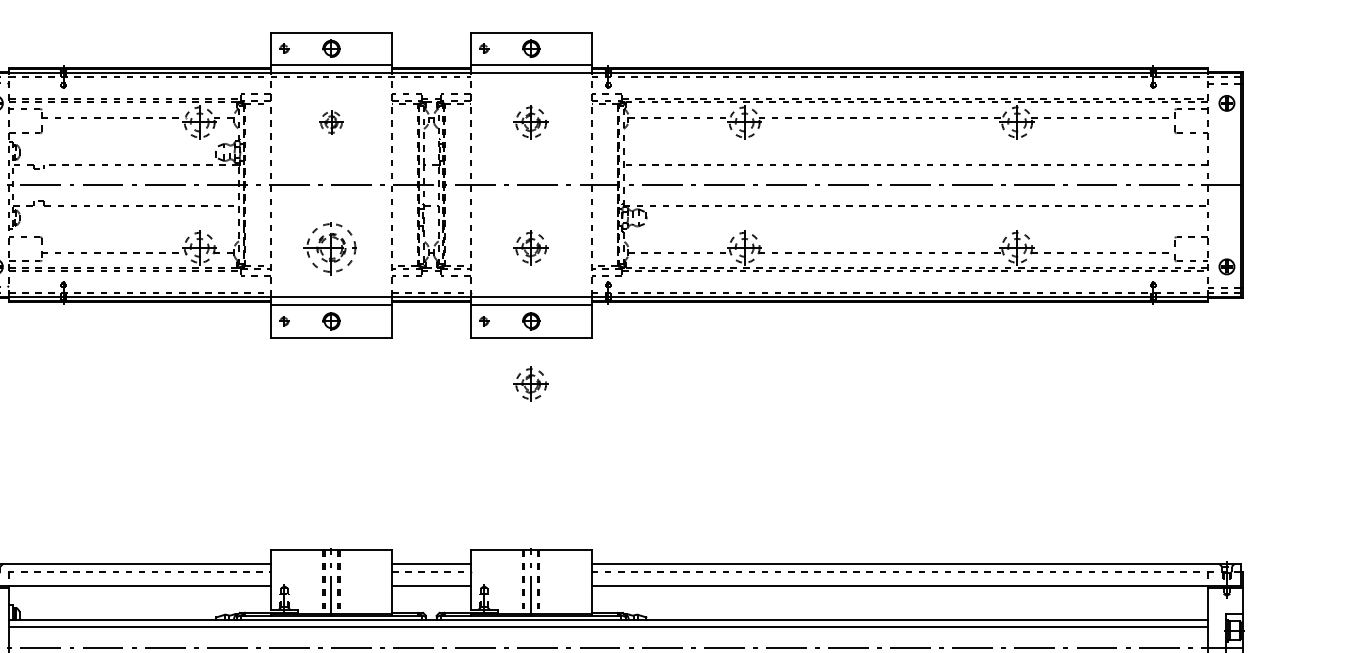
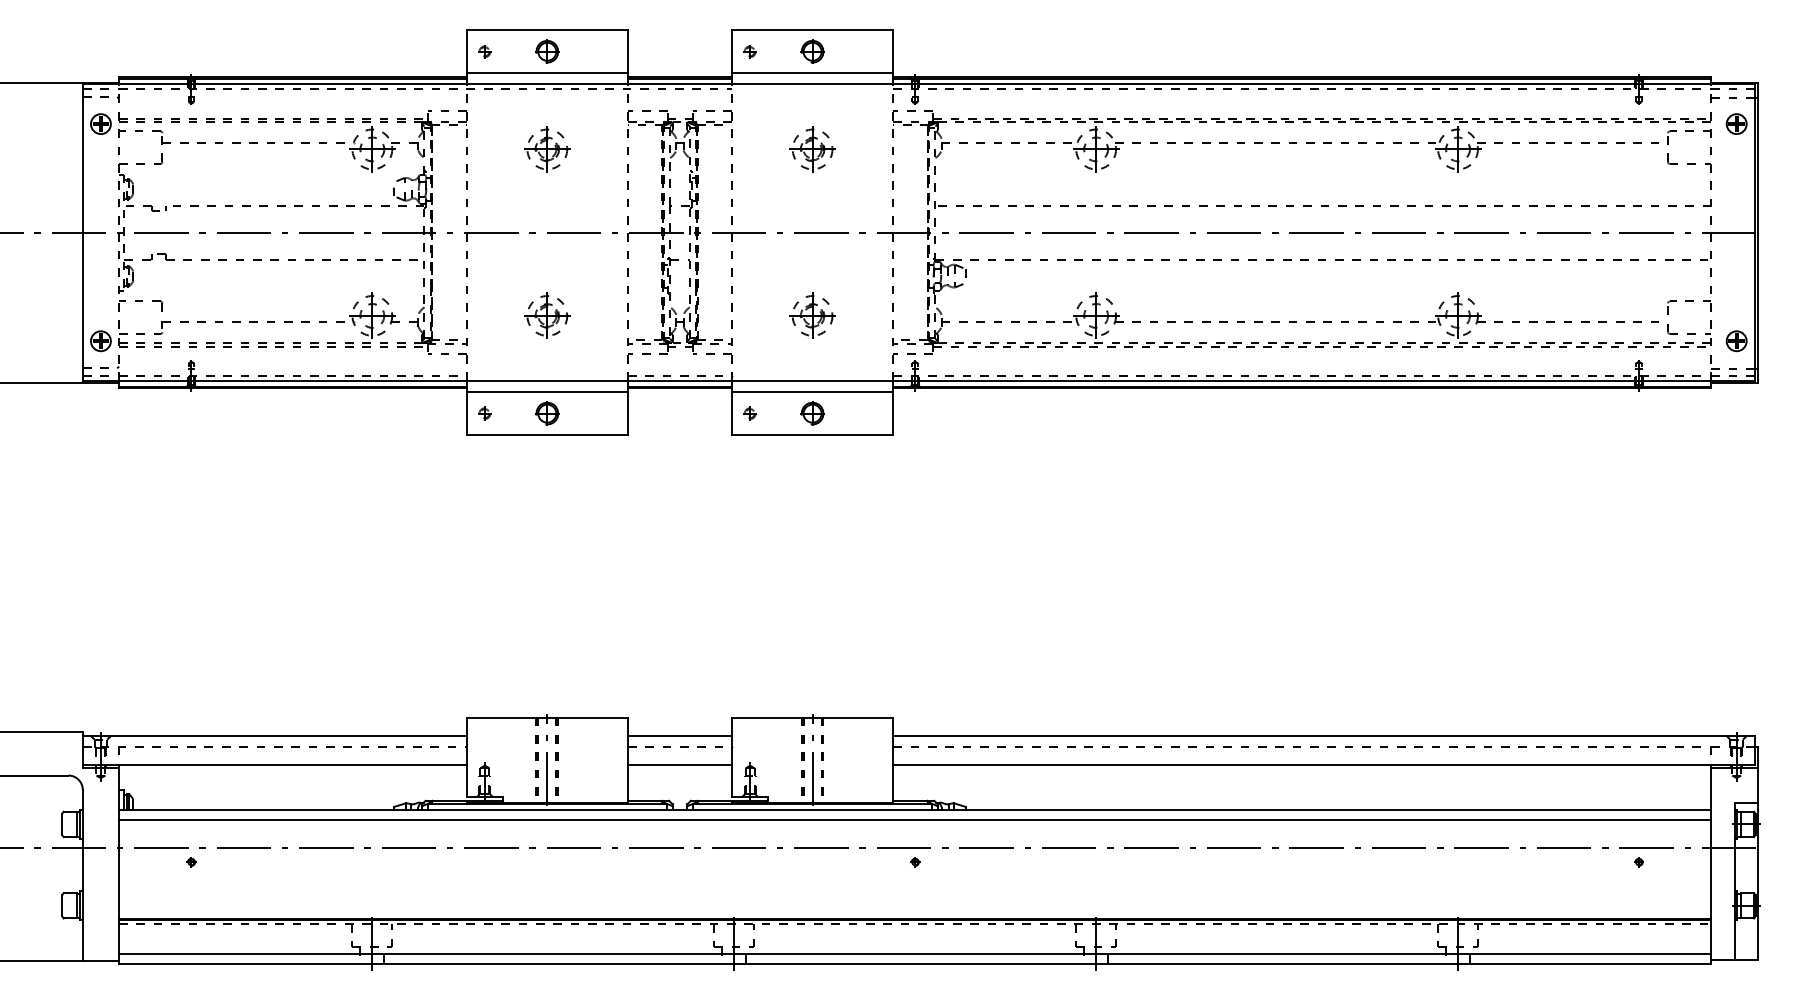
part: (331, 122) -> (547, 149), size x1.43
part: (331, 247) -> (547, 315), size x0.62
part: (531, 383) -> (812, 496), removed

